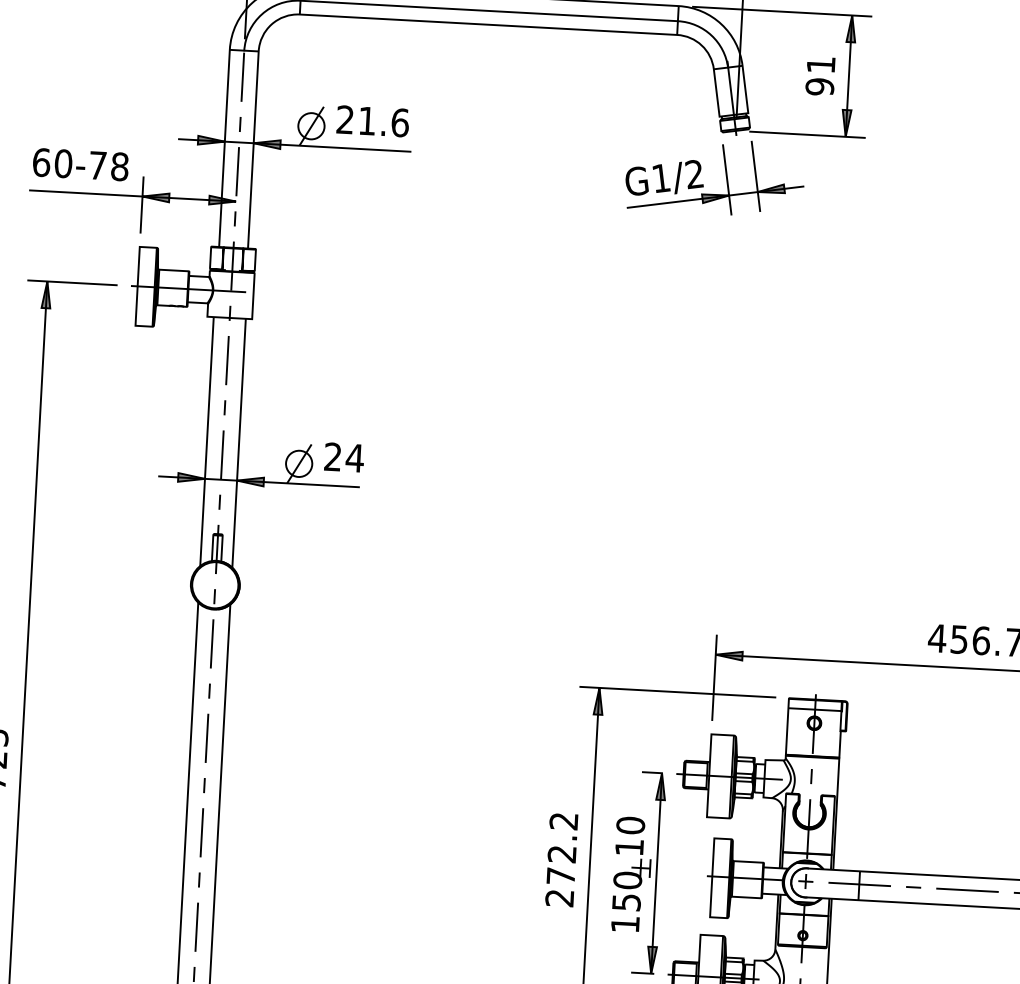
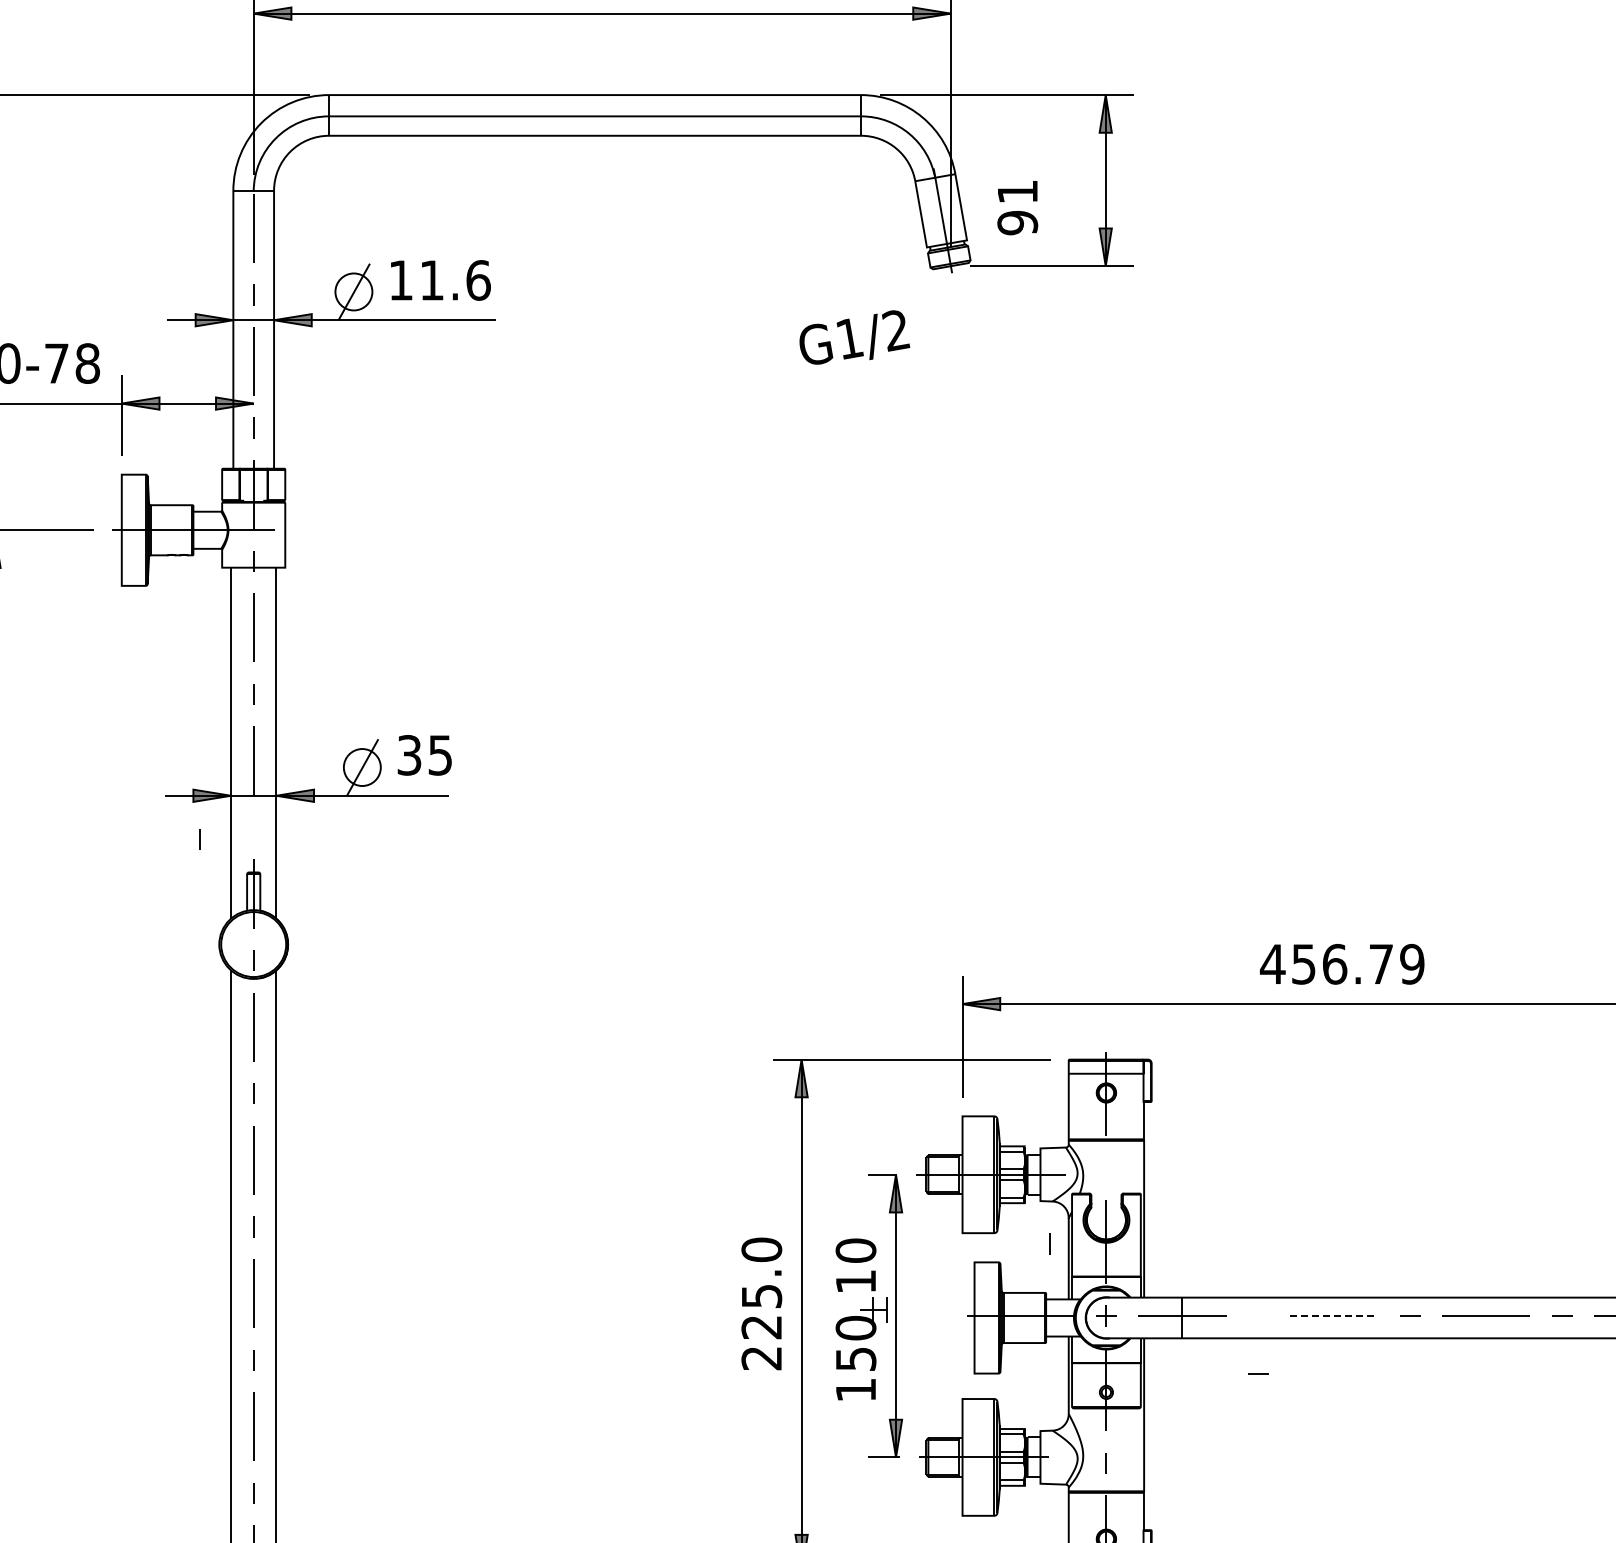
text: (820, 76) -> (1017, 208), moved
text: (344, 119) -> (400, 280), 21.6 -> 11.6
part: (725, 176) -> (940, 331), removed
text: (344, 457) -> (425, 755), 24 -> 35
line: (219, 502) -> (199, 839), moved
line: (810, 776) -> (1049, 1243), moved
text: (562, 848) -> (761, 1288), 272.2 -> 225.0
line: (913, 886) -> (1258, 1373), moved
line: (967, 890) -> (1334, 1316), solid -> dashed

